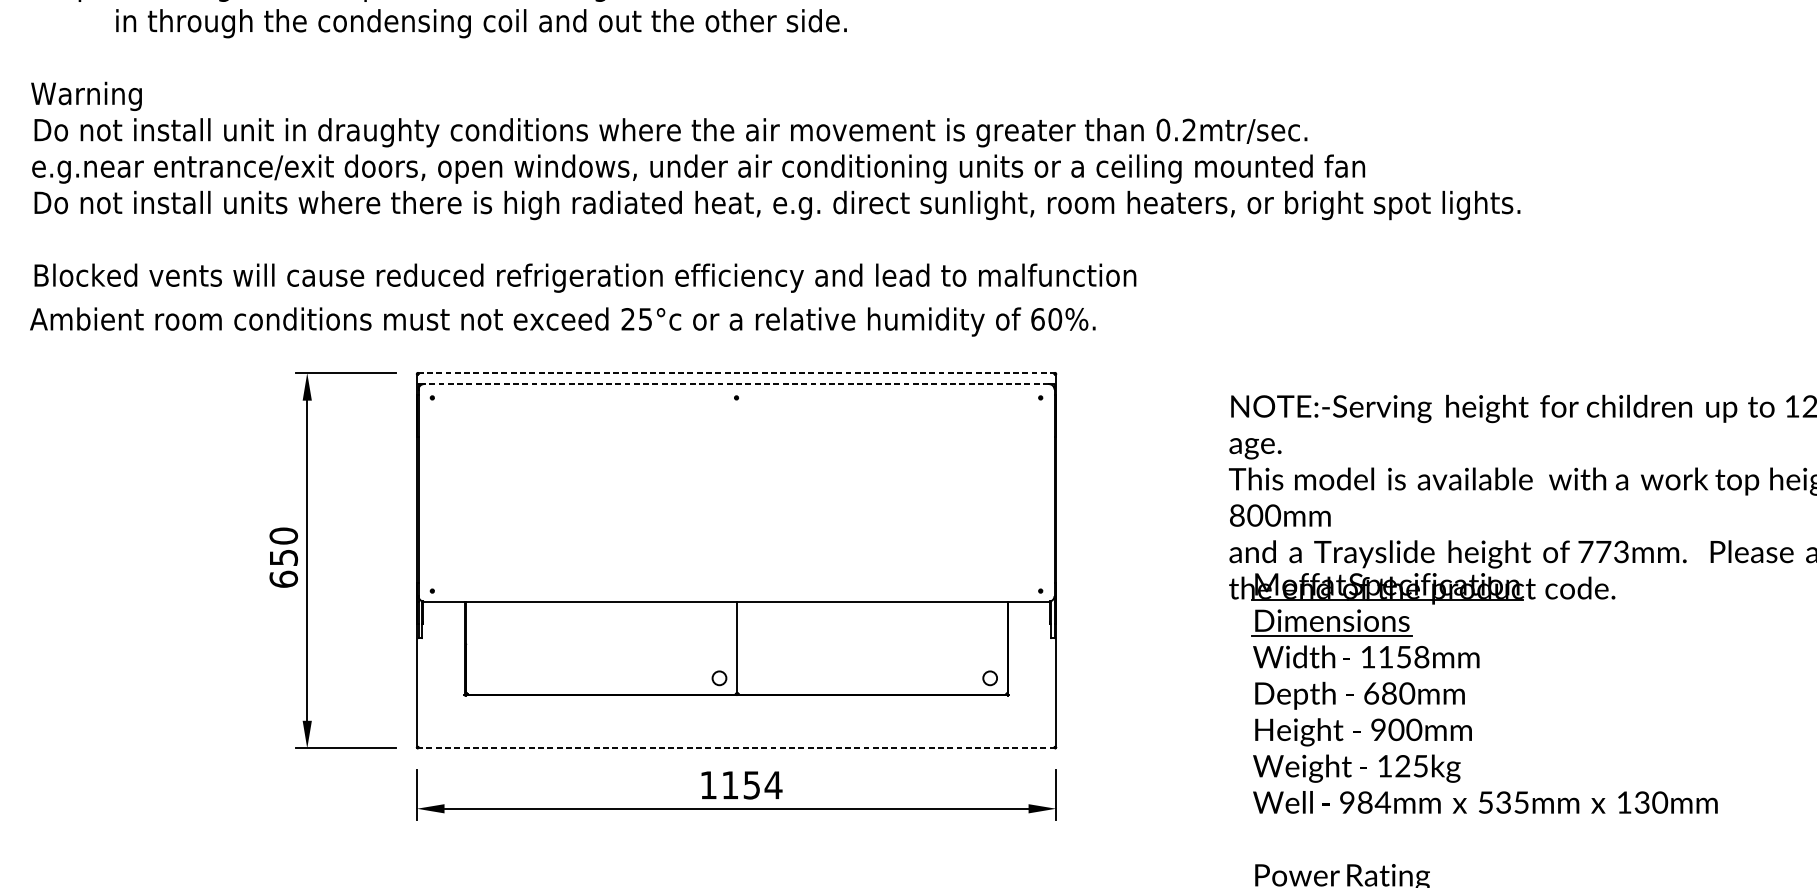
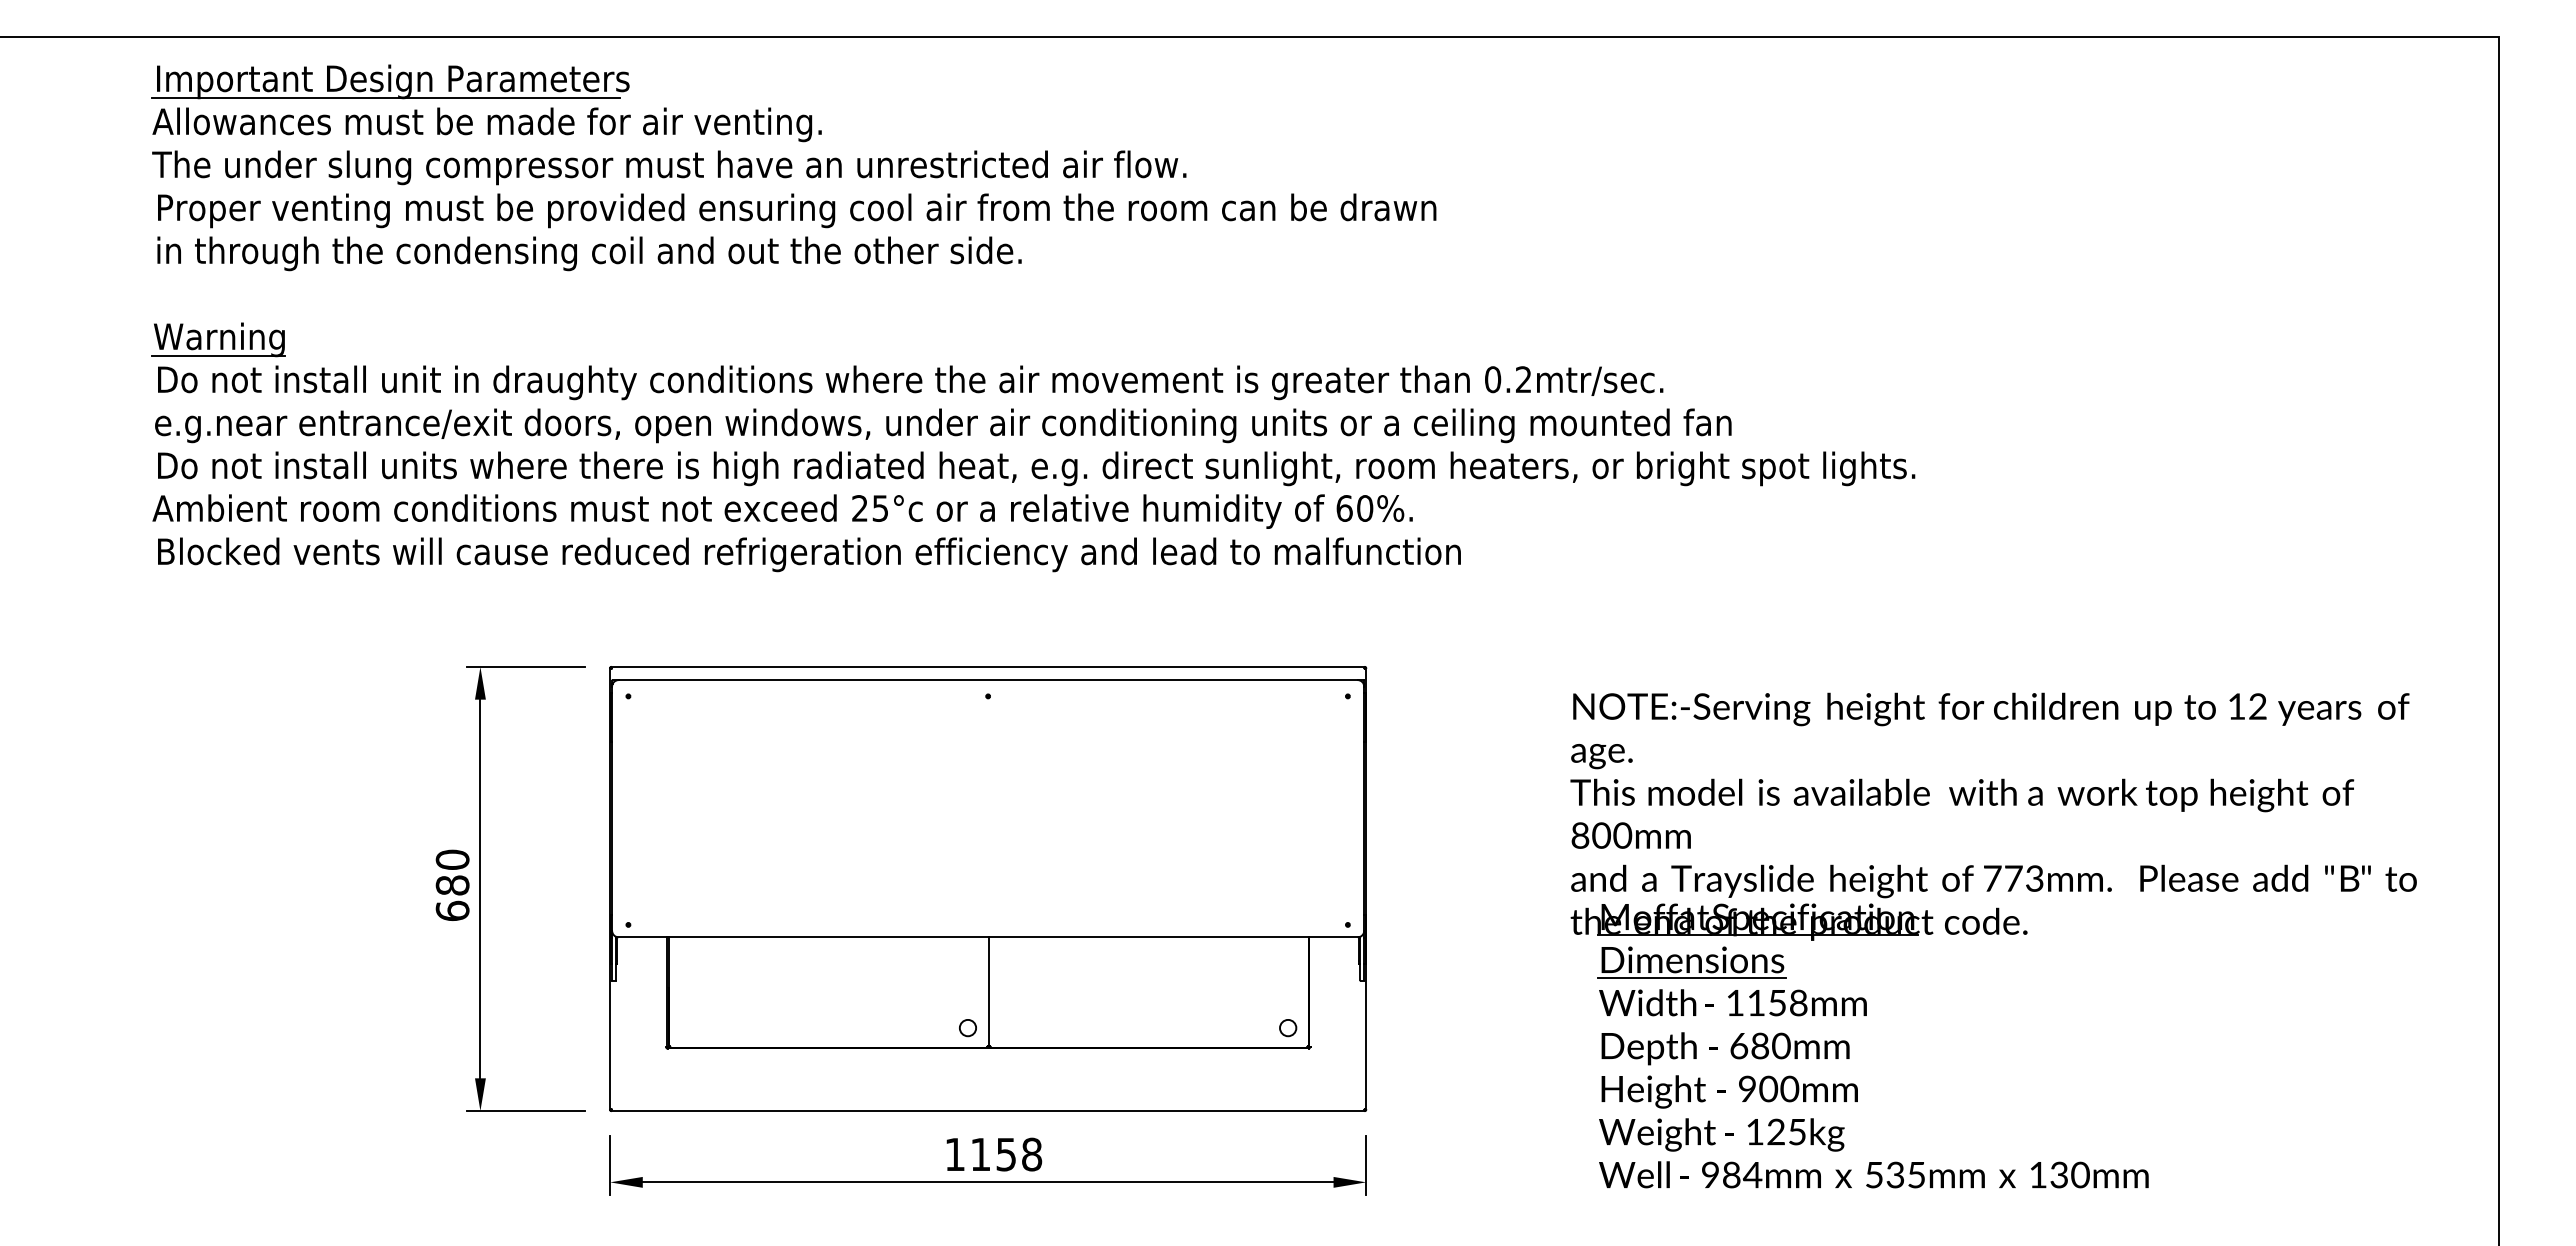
text: (481, 23) -> (589, 253), moved
line: (85, 109) -> (218, 355), added
text: (562, 321) -> (782, 511), moved
line: (736, 373) -> (988, 667), dashed -> solid
line: (736, 384) -> (988, 680), dashed -> solid
text: (283, 557) -> (452, 885), 650 -> 680
line: (735, 748) -> (987, 1111), dashed -> solid
text: (773, 785) -> (1031, 1154), 1154 -> 1158

